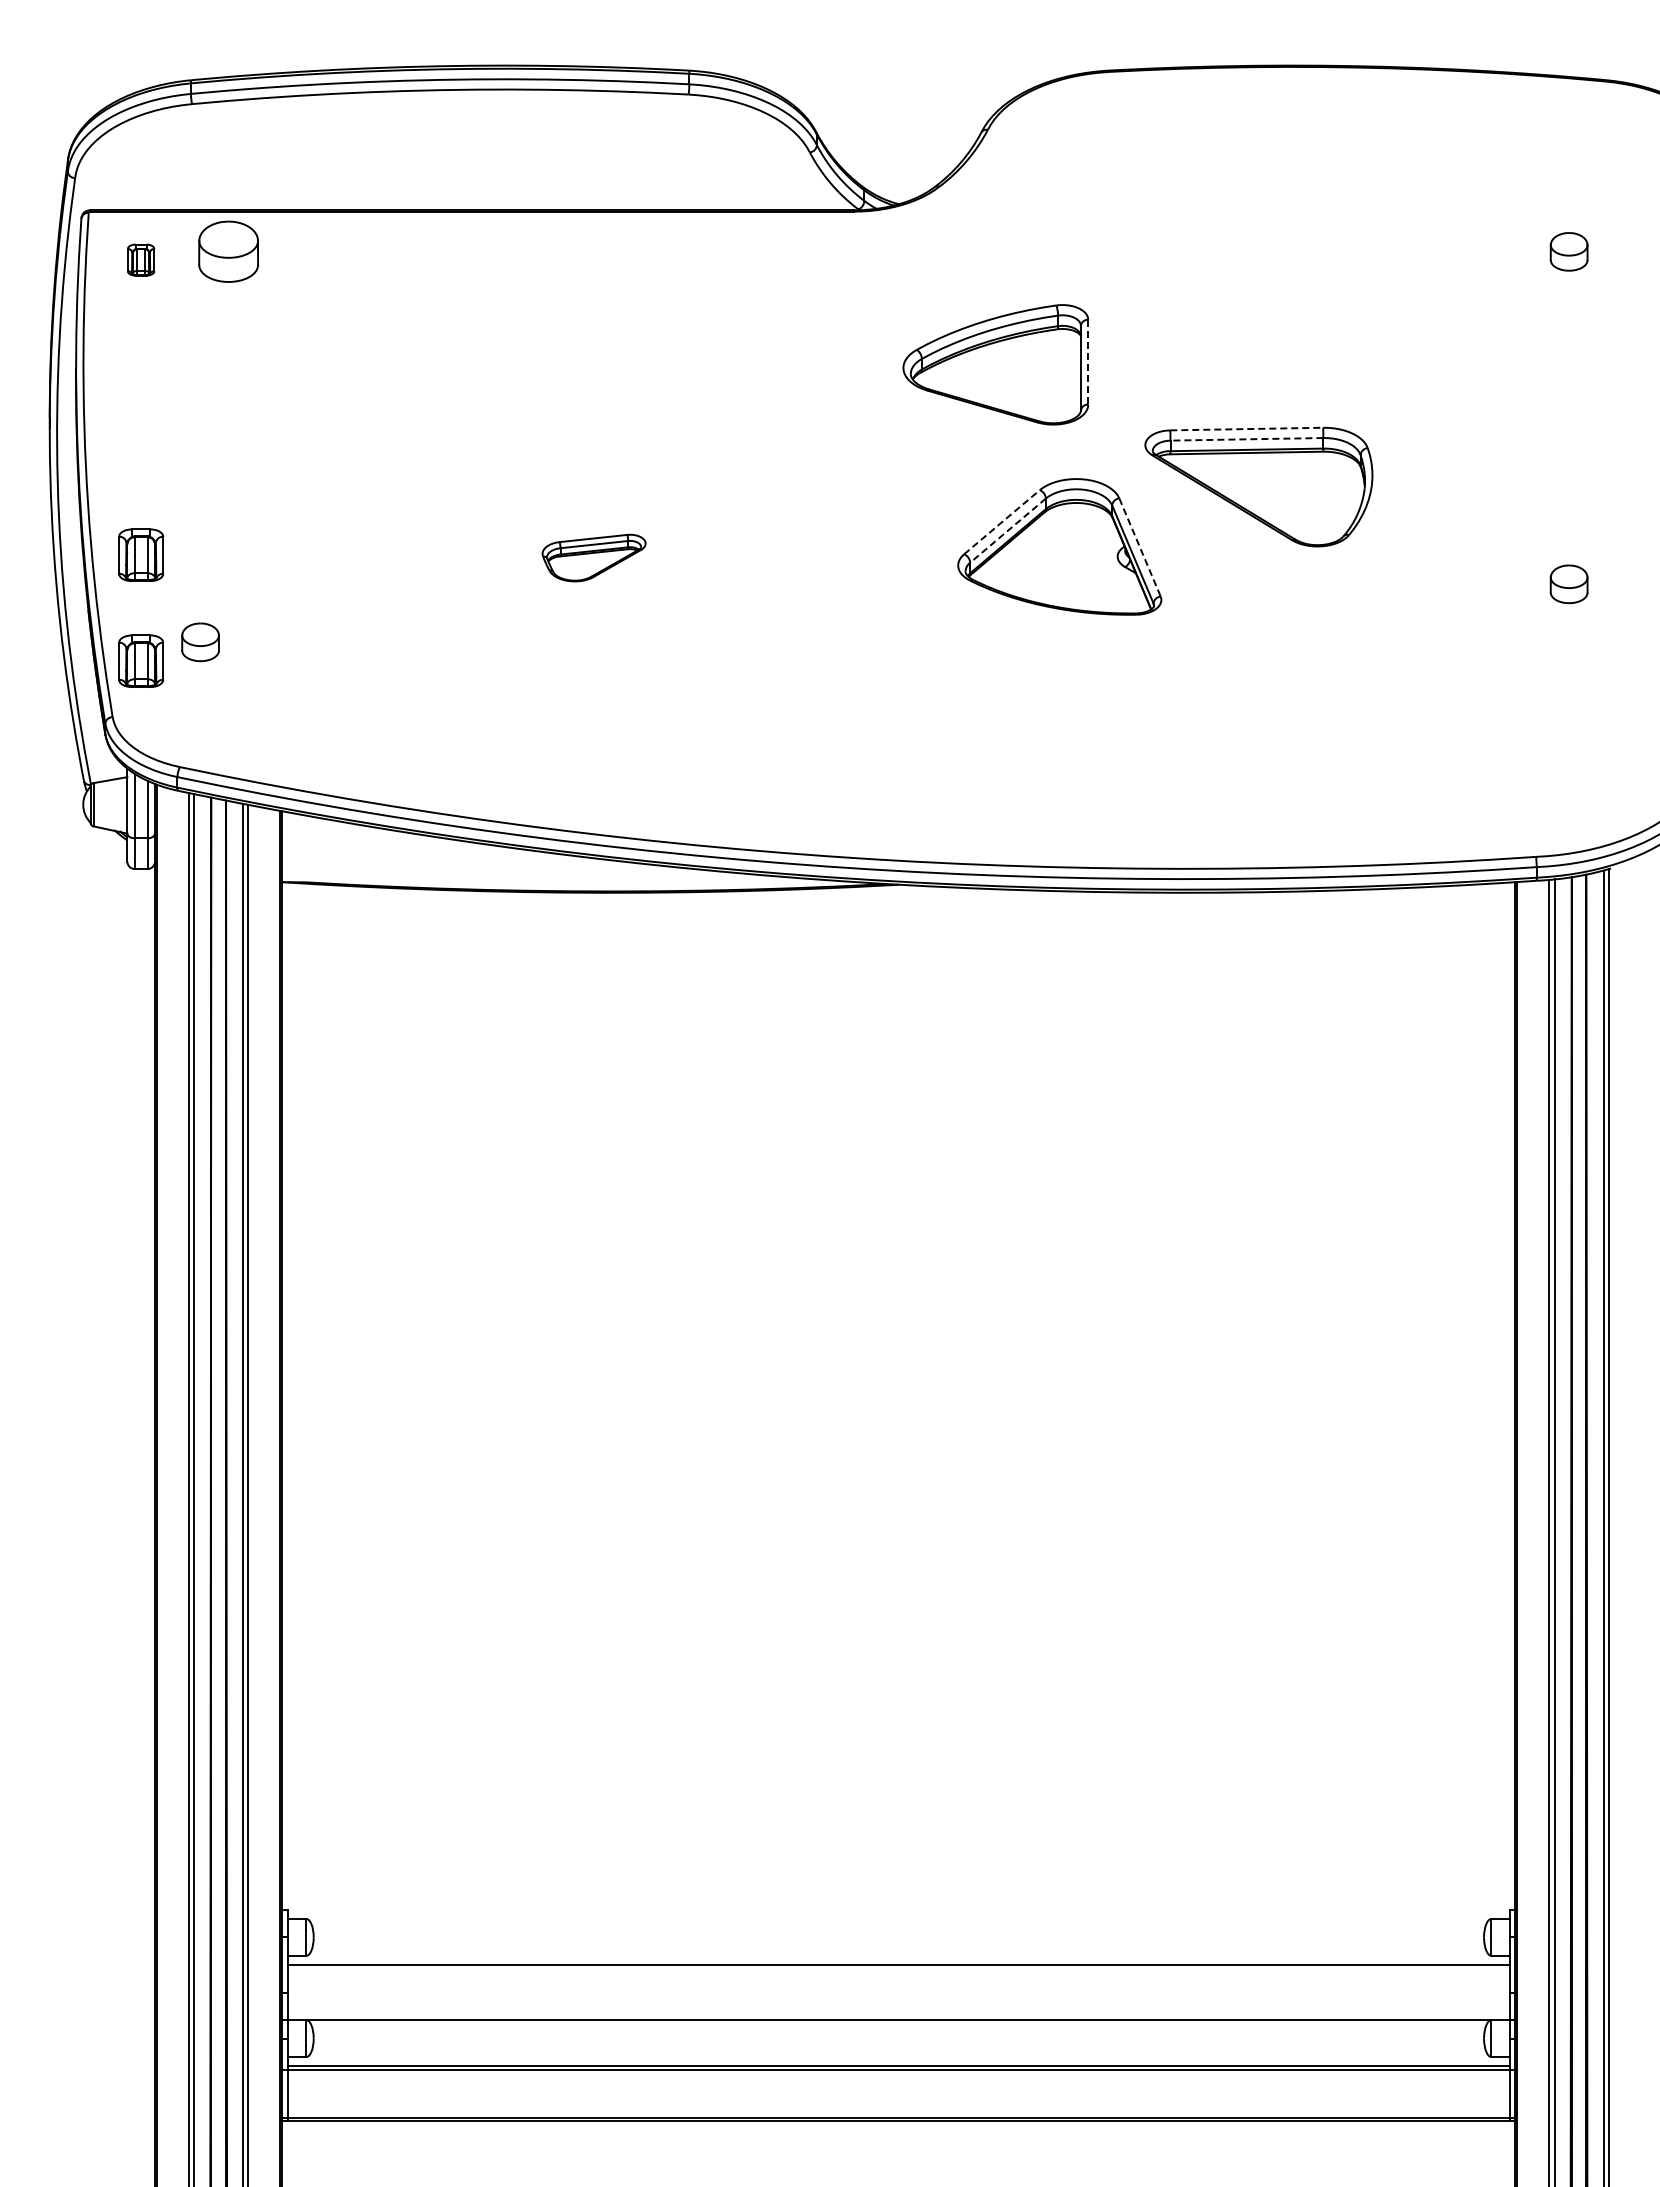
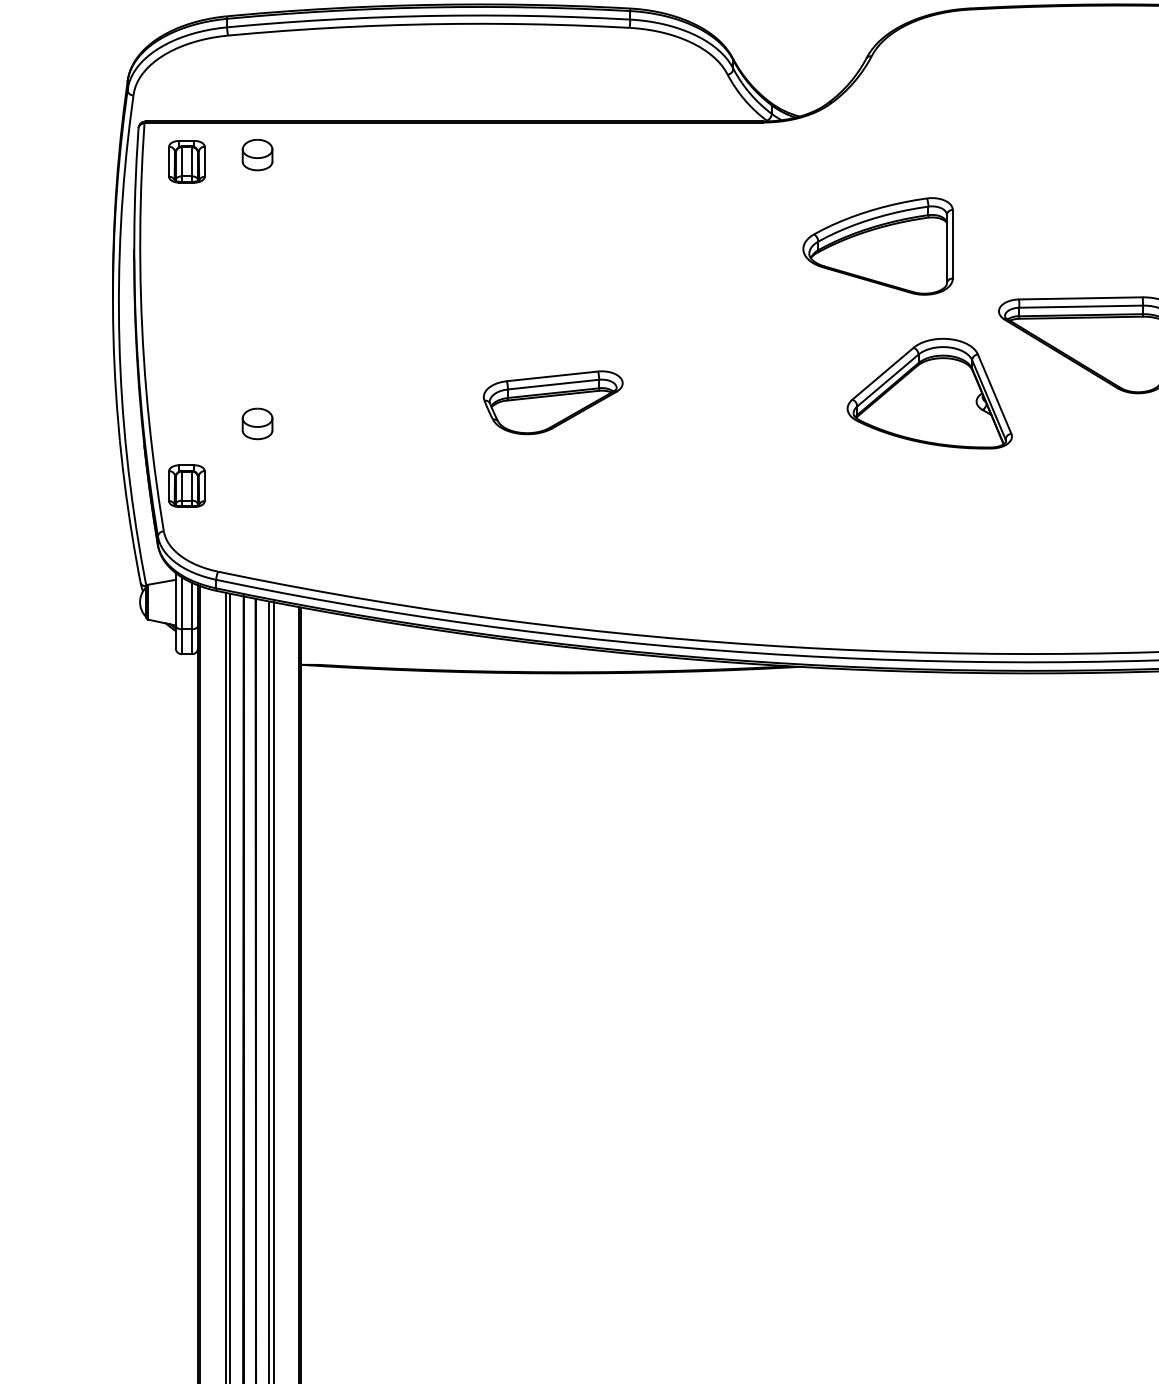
part: (228, 251) -> (257, 154), size x0.62
part: (140, 259) -> (186, 161), size x1.67
line: (1088, 362) -> (953, 244), dashed -> solid
line: (1247, 429) -> (1081, 298), dashed -> solid
line: (1246, 439) -> (1080, 306), dashed -> solid
line: (1001, 522) -> (882, 373), dashed -> solid
line: (1008, 530) -> (888, 380), dashed -> solid
line: (1140, 547) -> (995, 394), dashed -> solid
part: (140, 554) -> (186, 399), removed
part: (593, 557) -> (552, 402), size x1.67
part: (200, 642) -> (257, 424), moved

